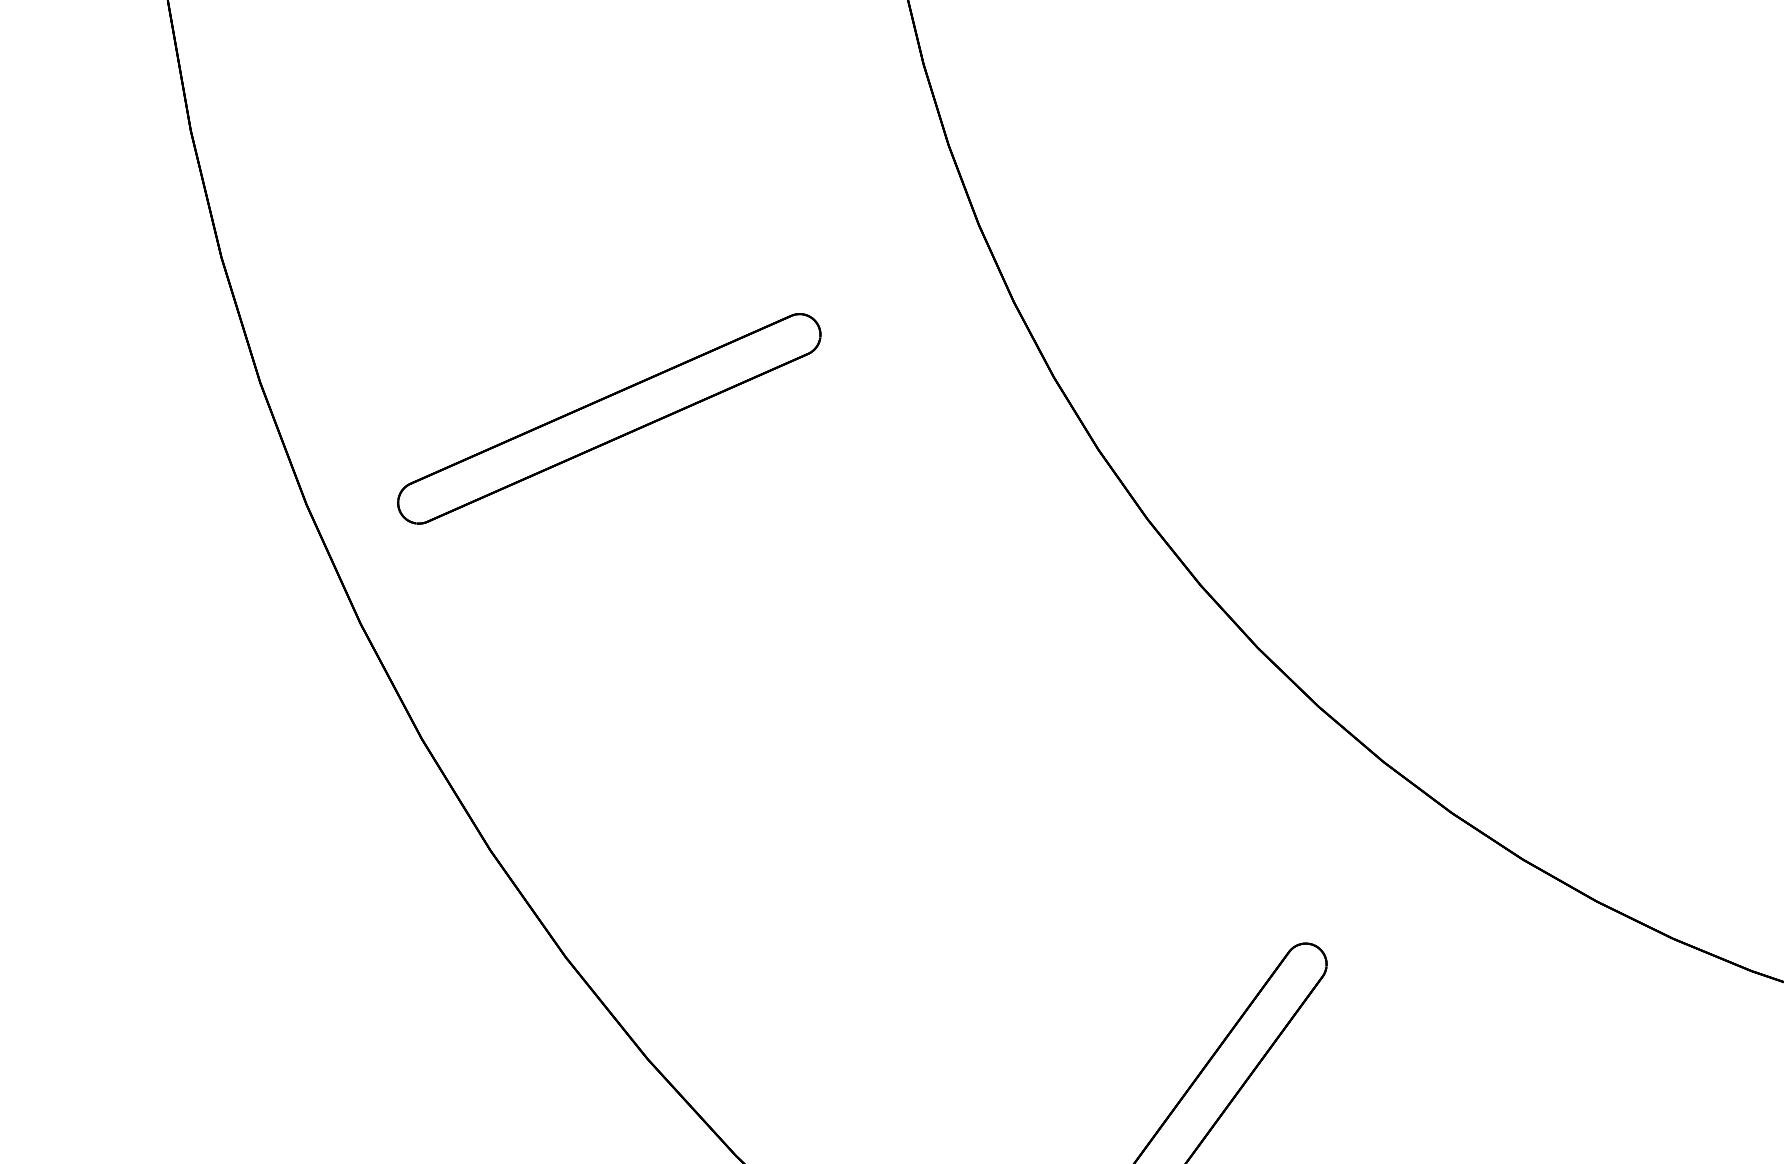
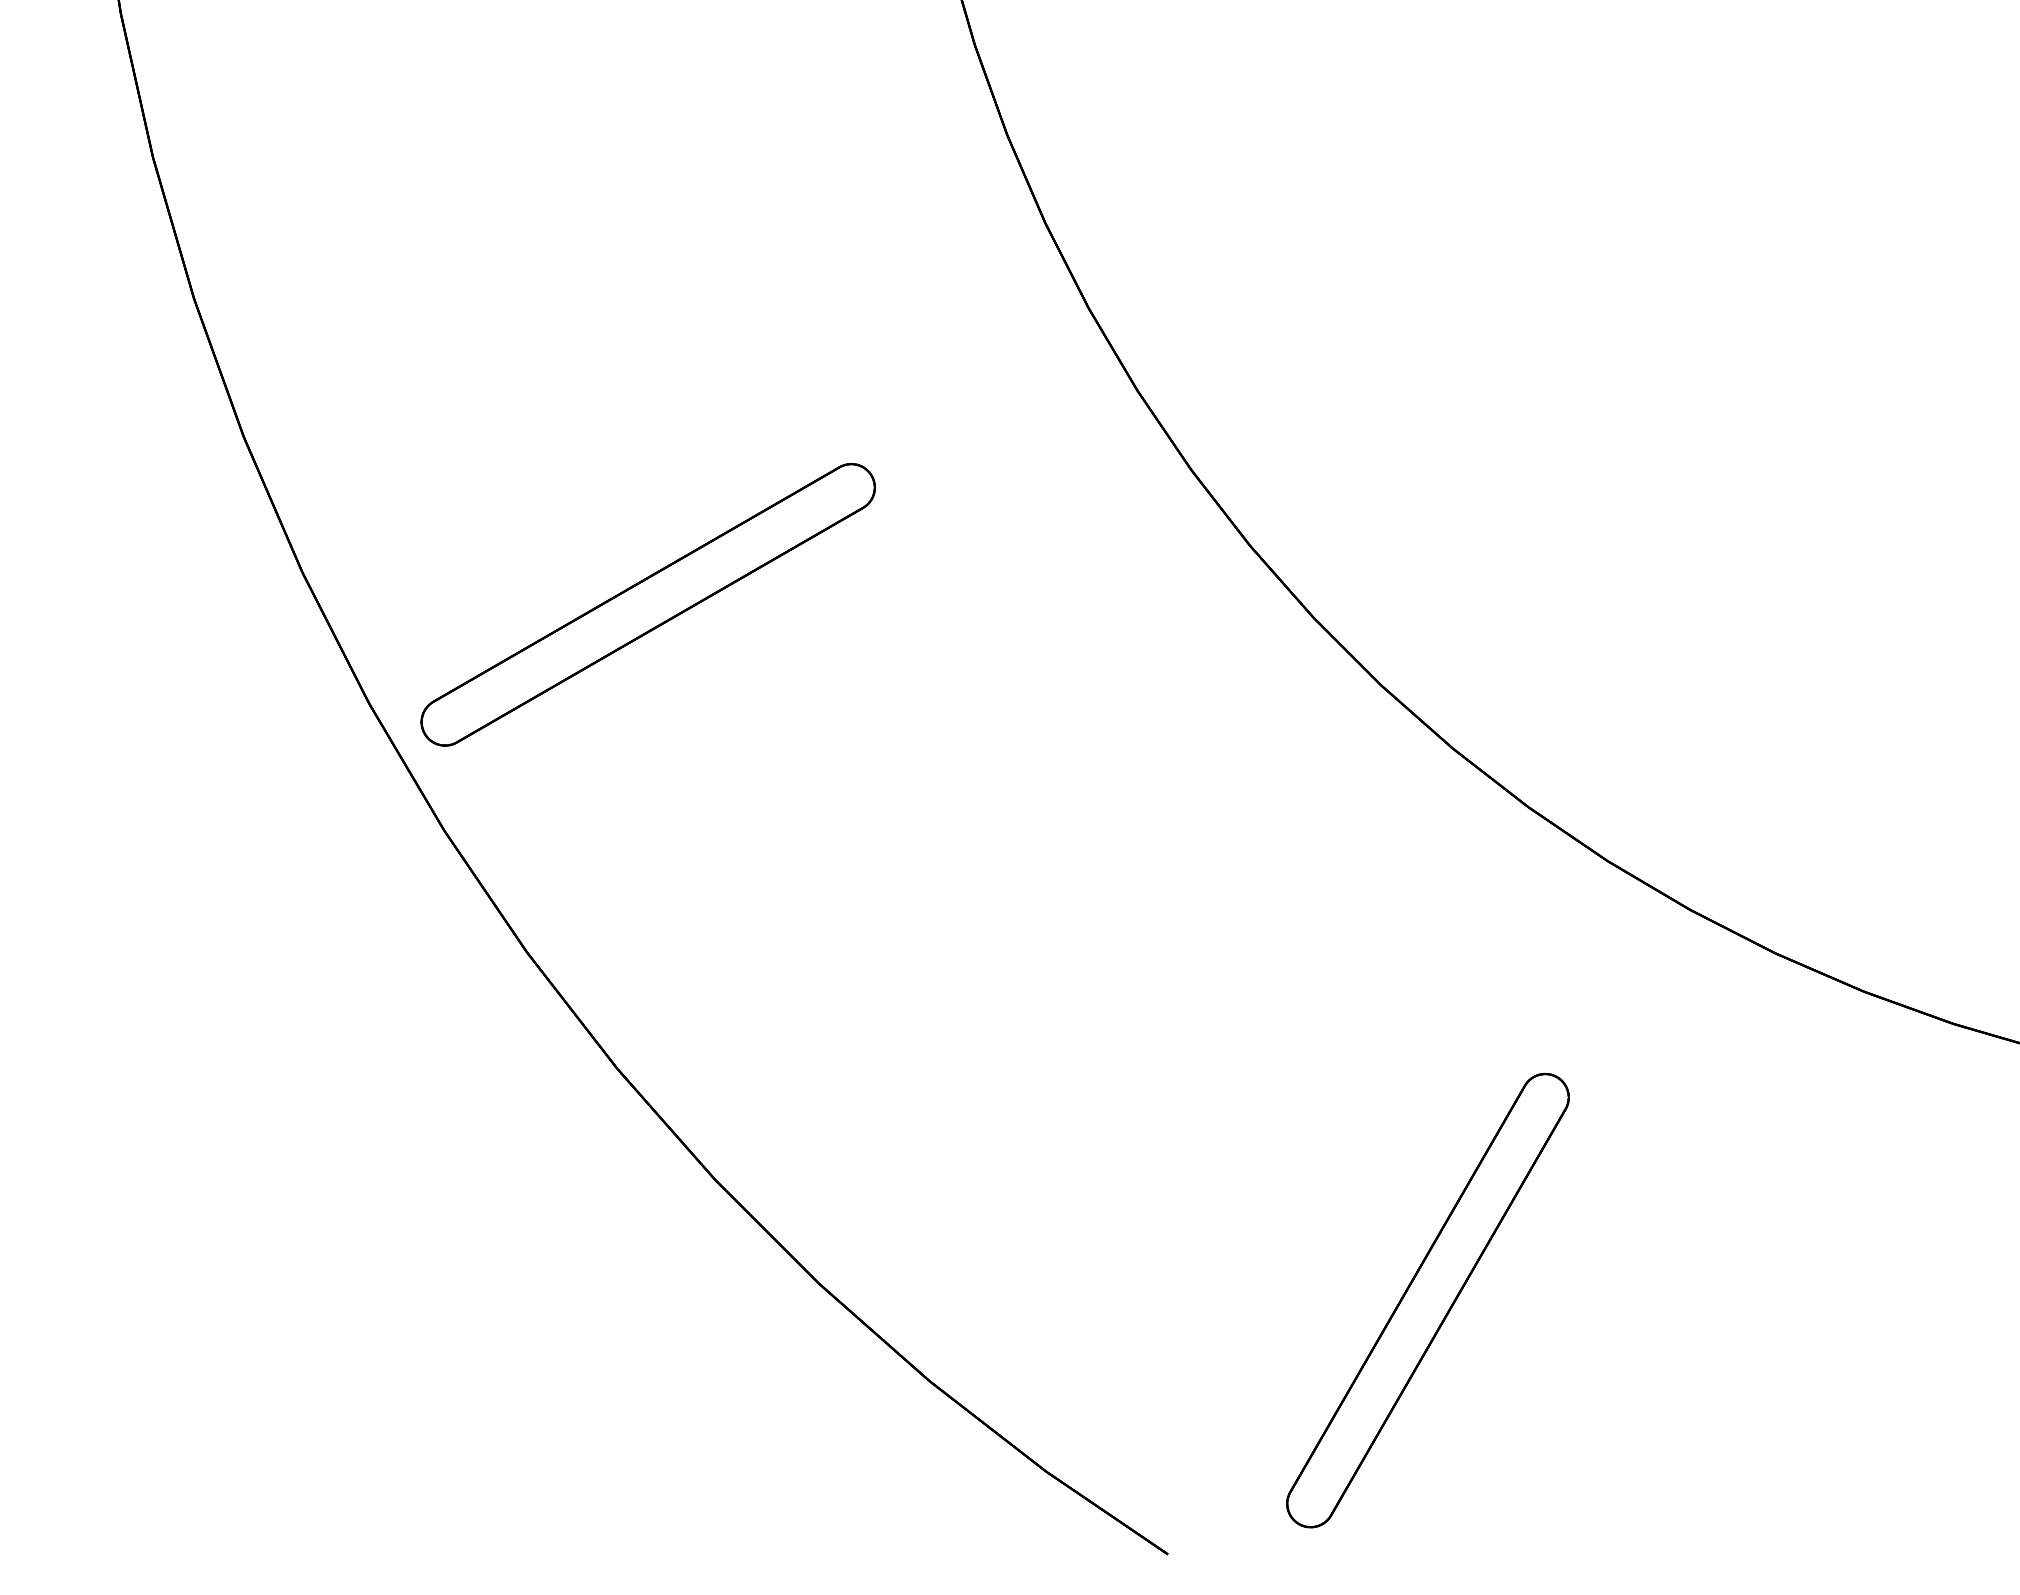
part: (608, 418) -> (647, 604), moved

